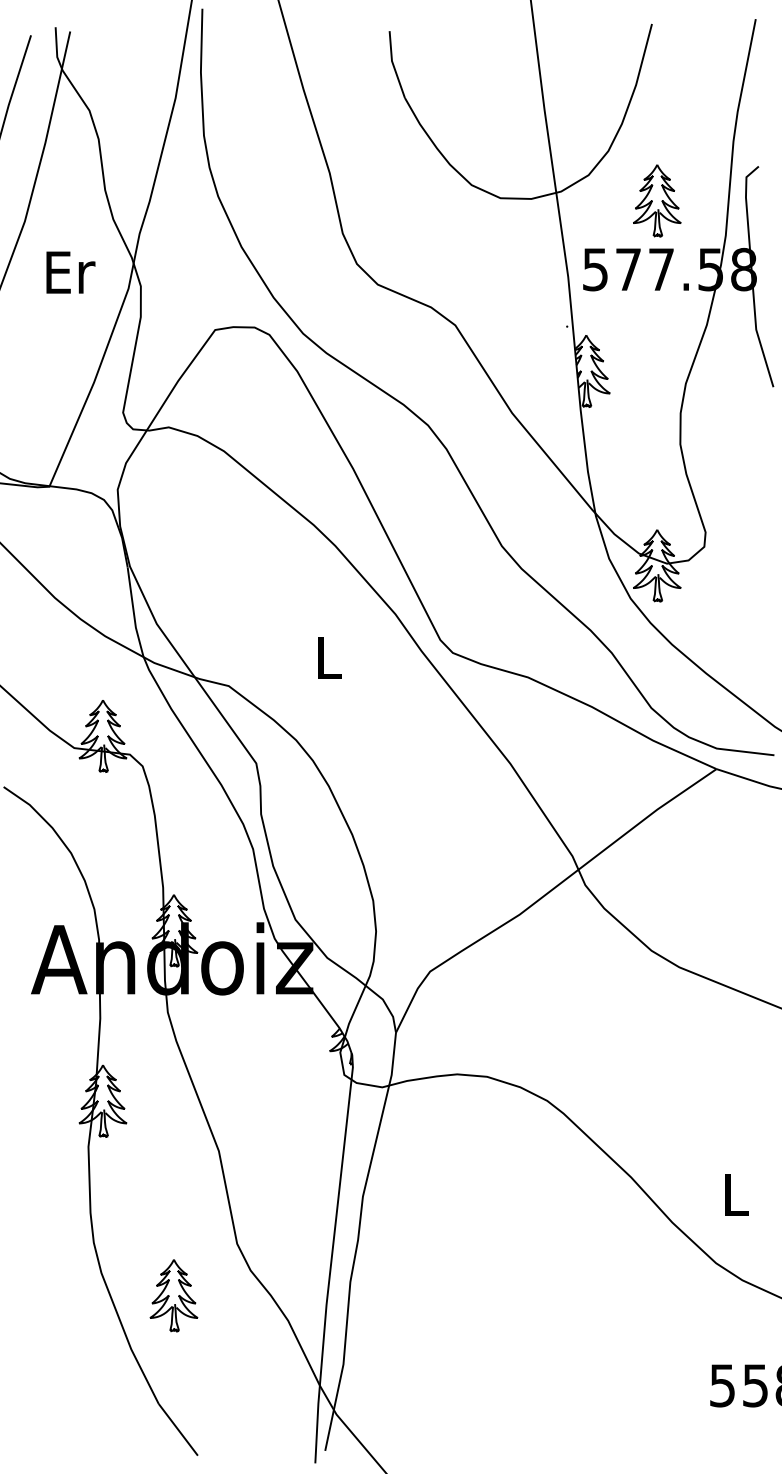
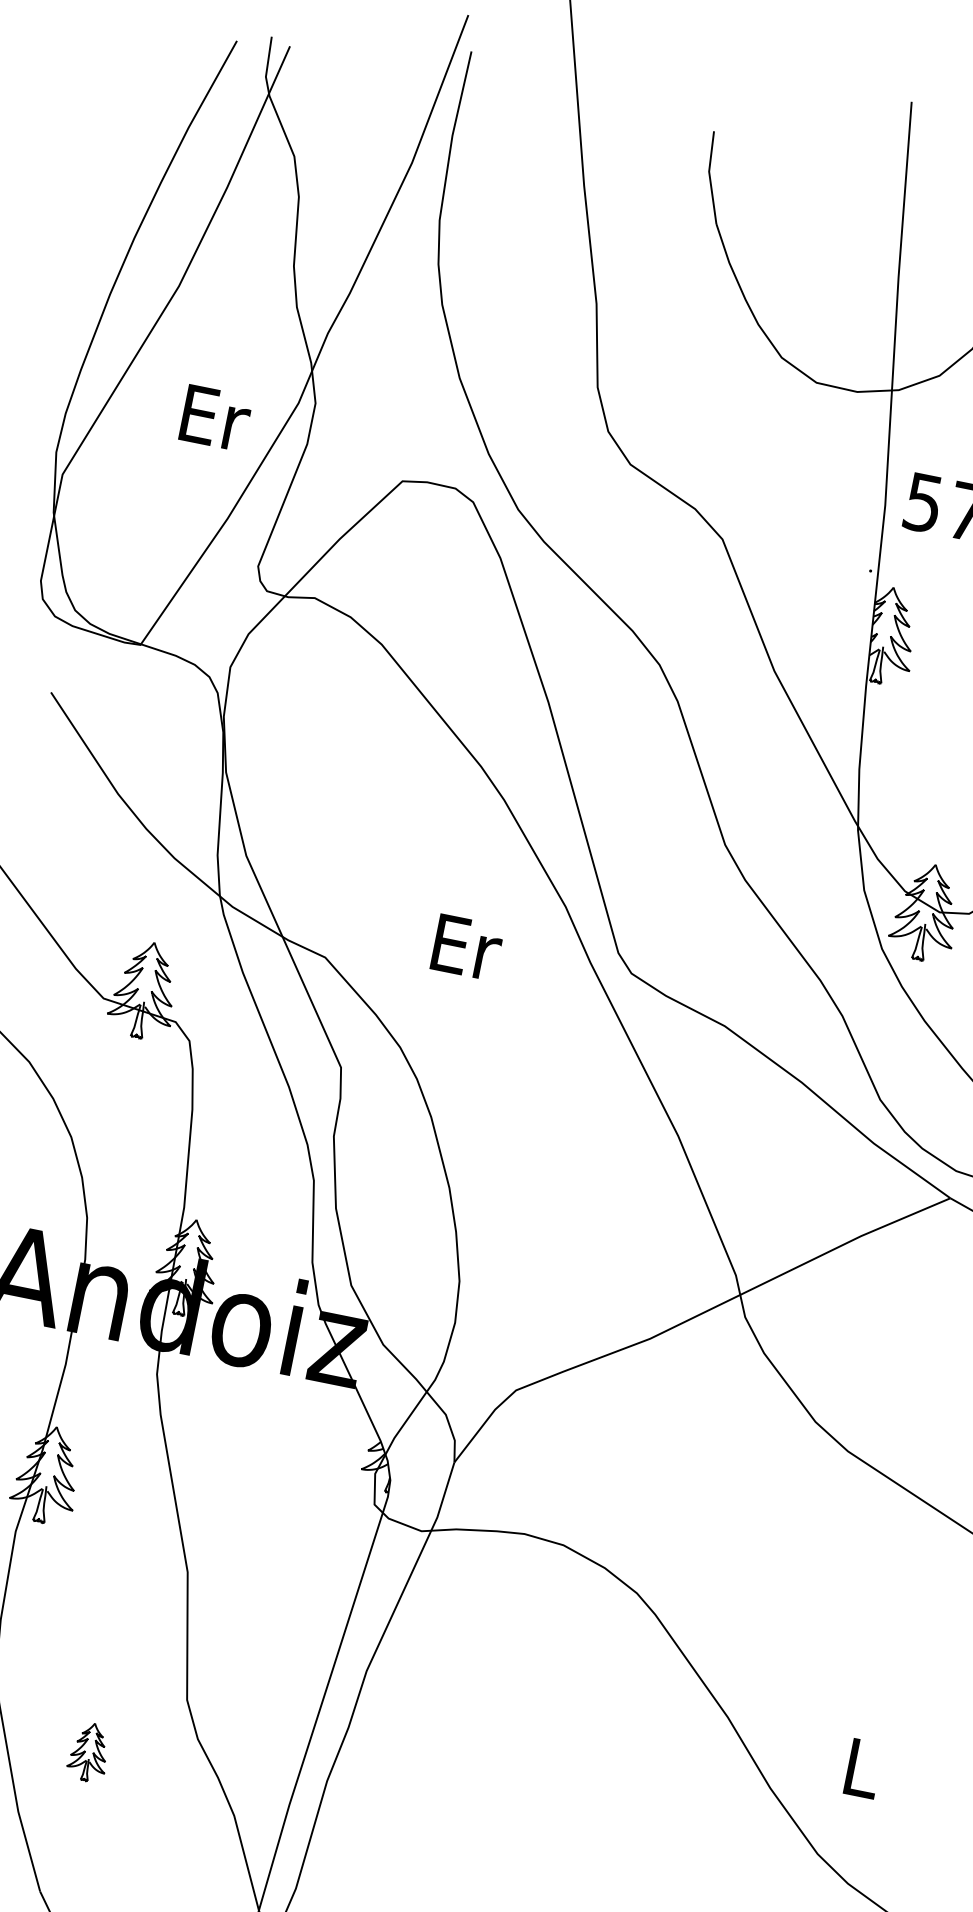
text: (70, 272) -> (215, 417), moved
text: (329, 658) -> (466, 947), L -> Er
part: (173, 1295) -> (88, 1751), size x0.6

